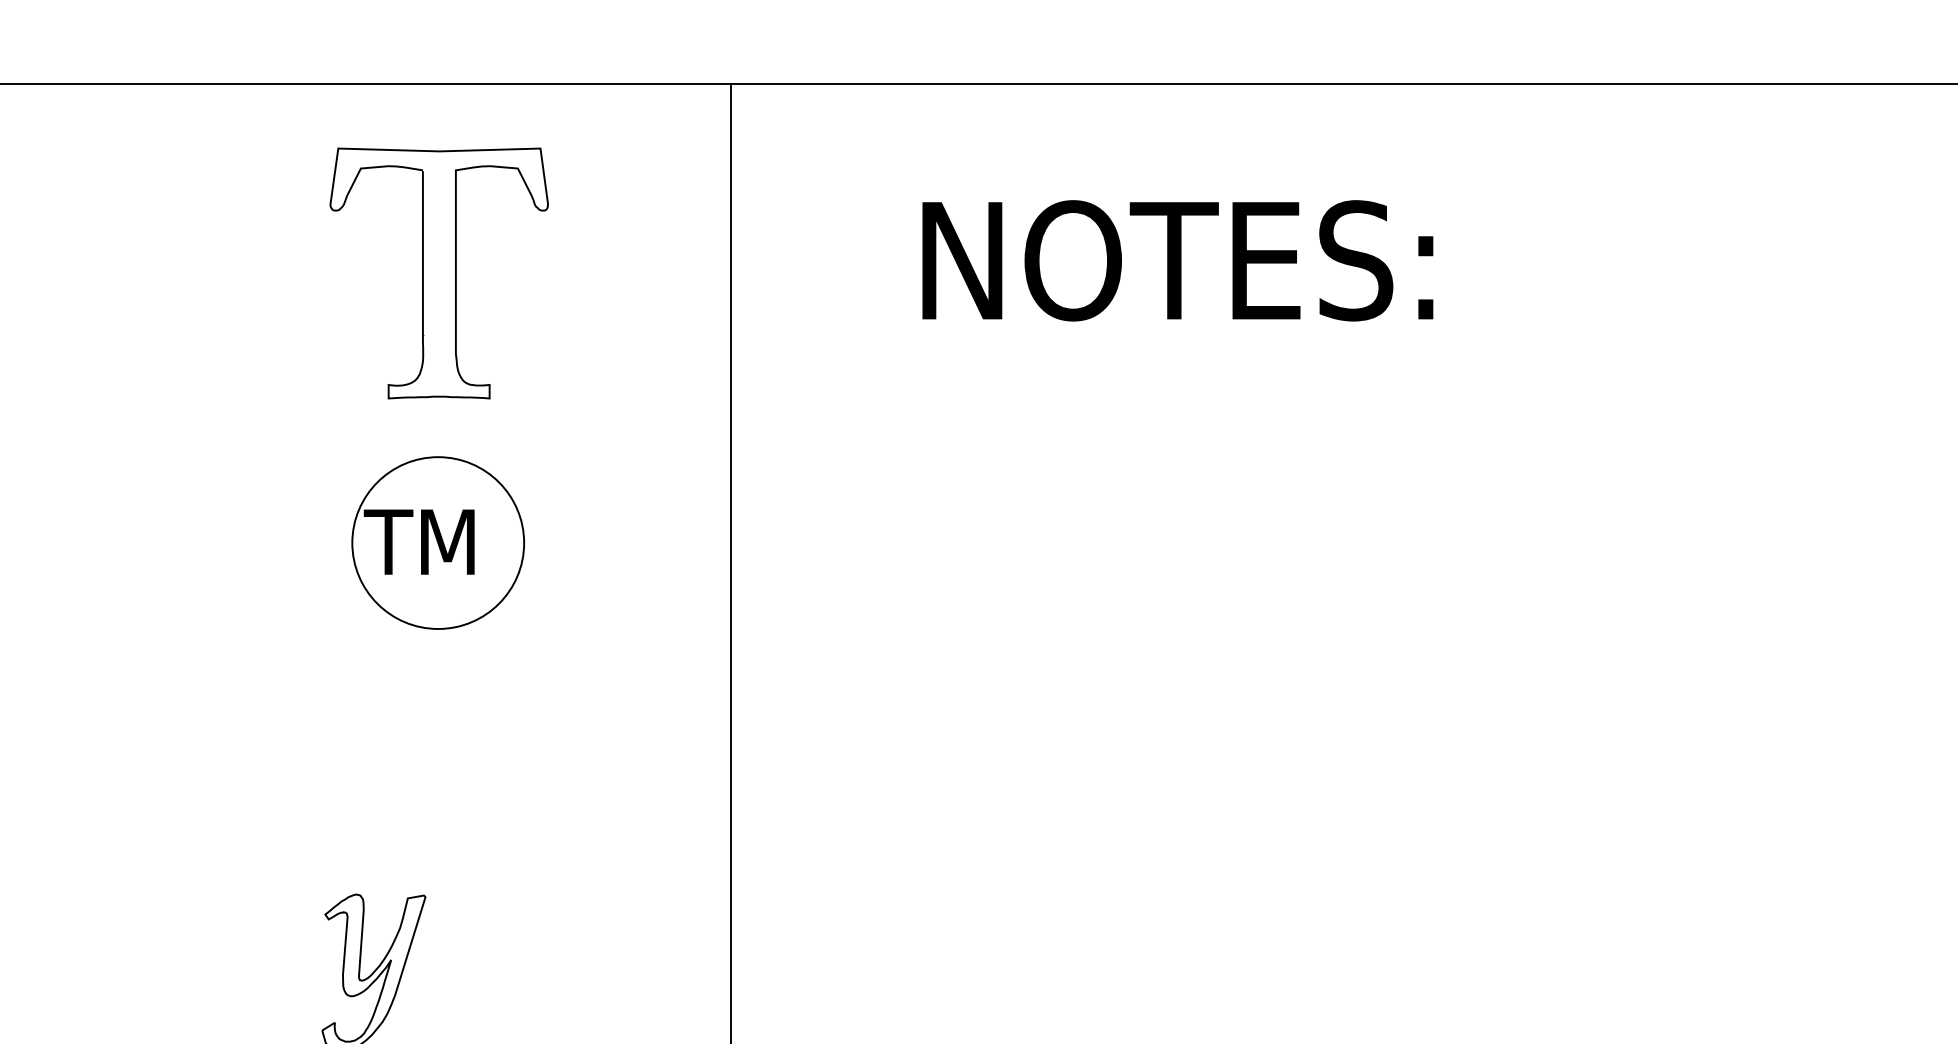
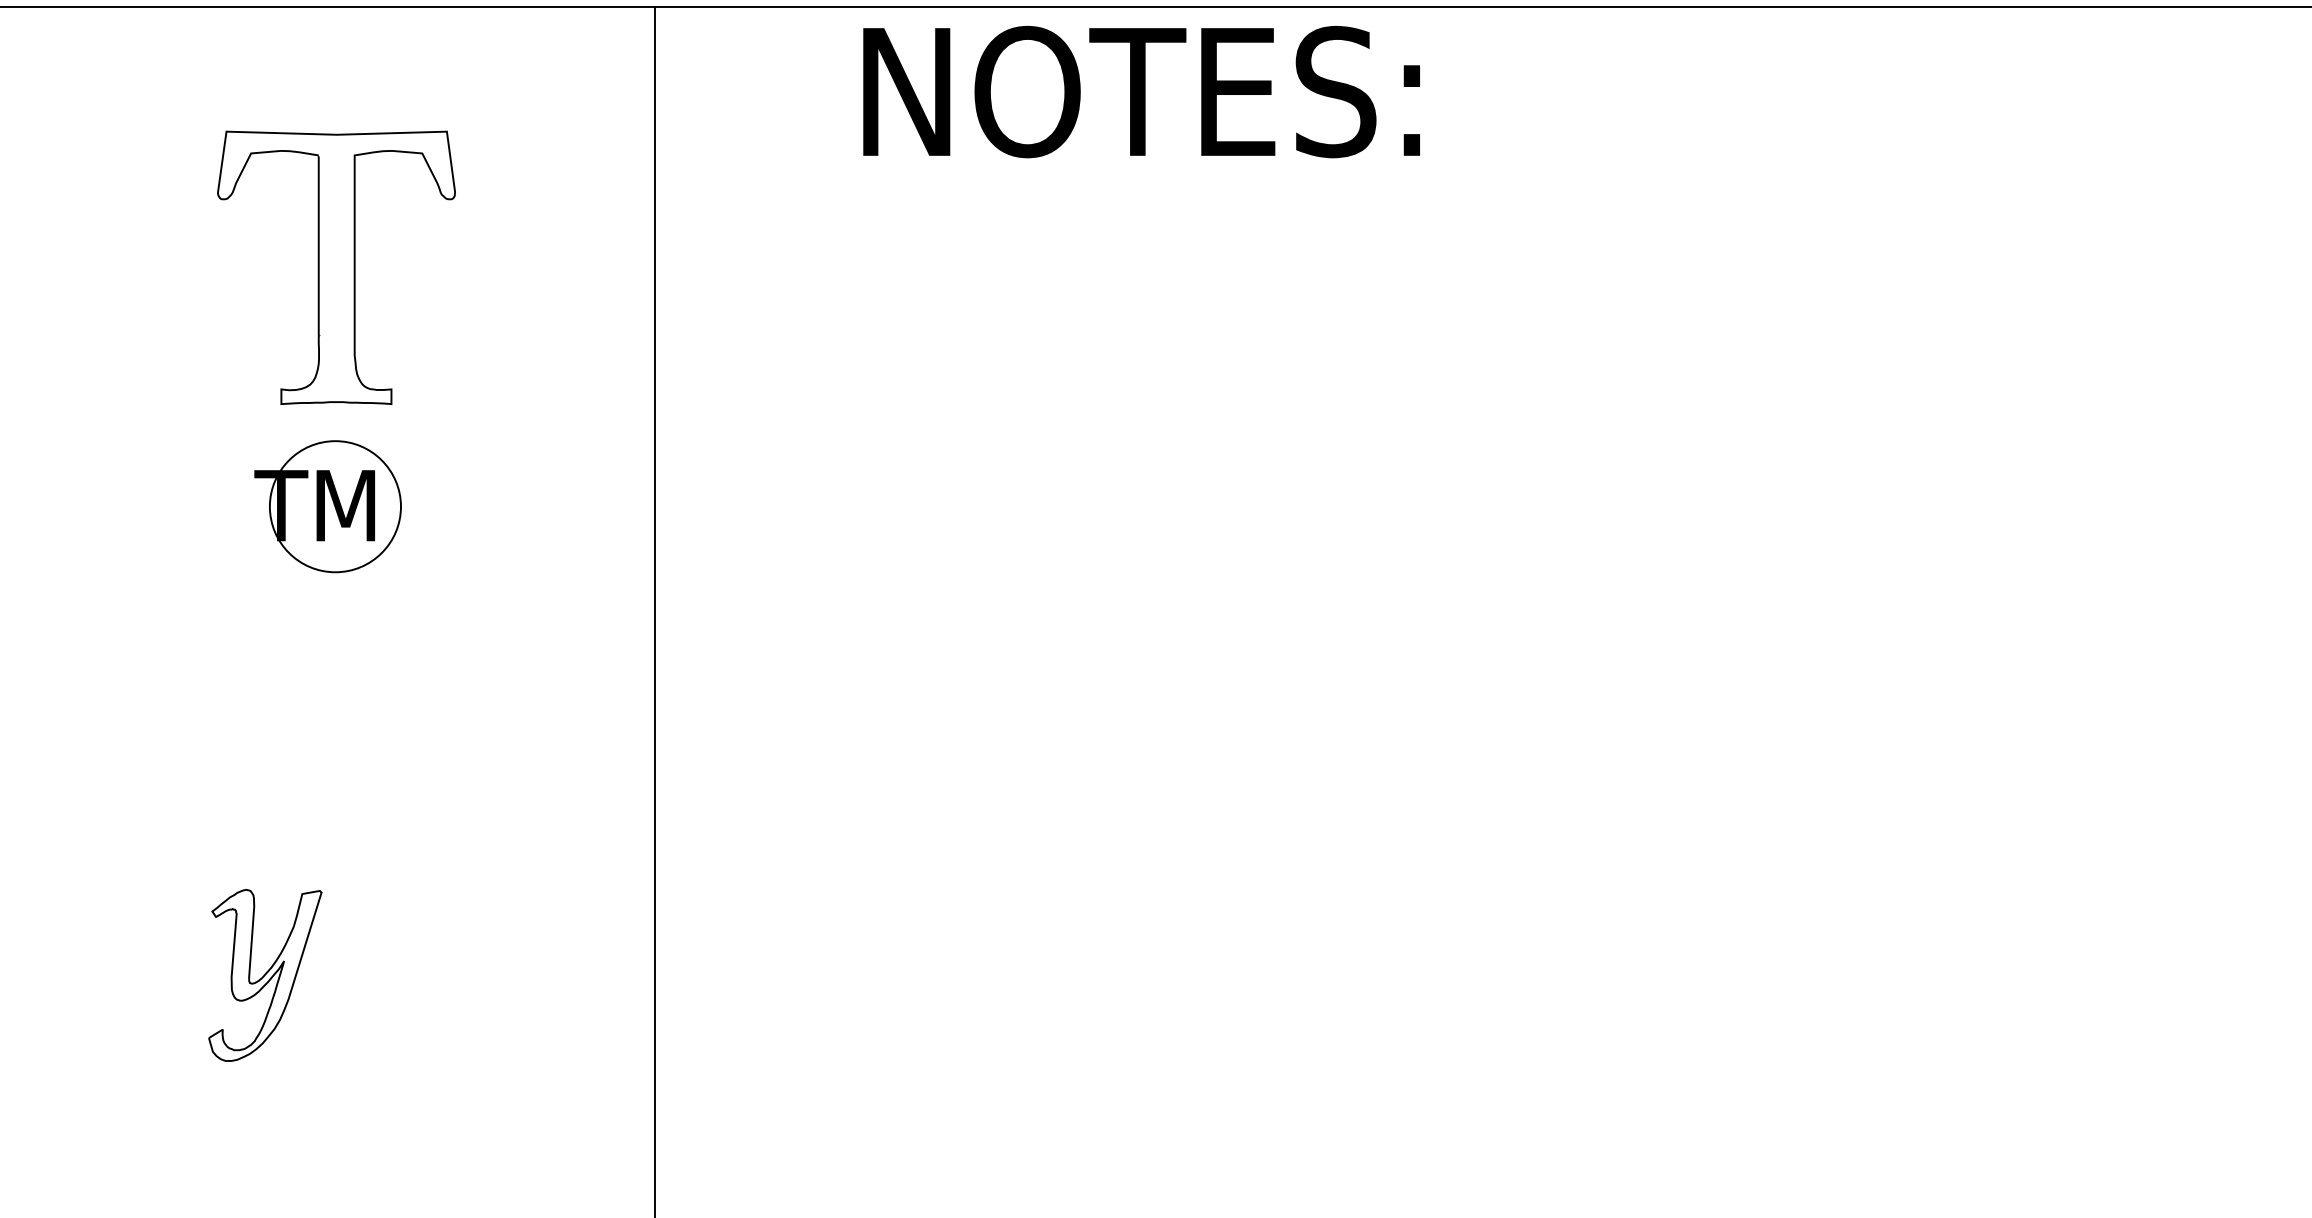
text: (1177, 260) -> (1141, 91), moved
part: (439, 273) -> (336, 267), moved
circle: (438, 542) -> (335, 506), size x0.7

